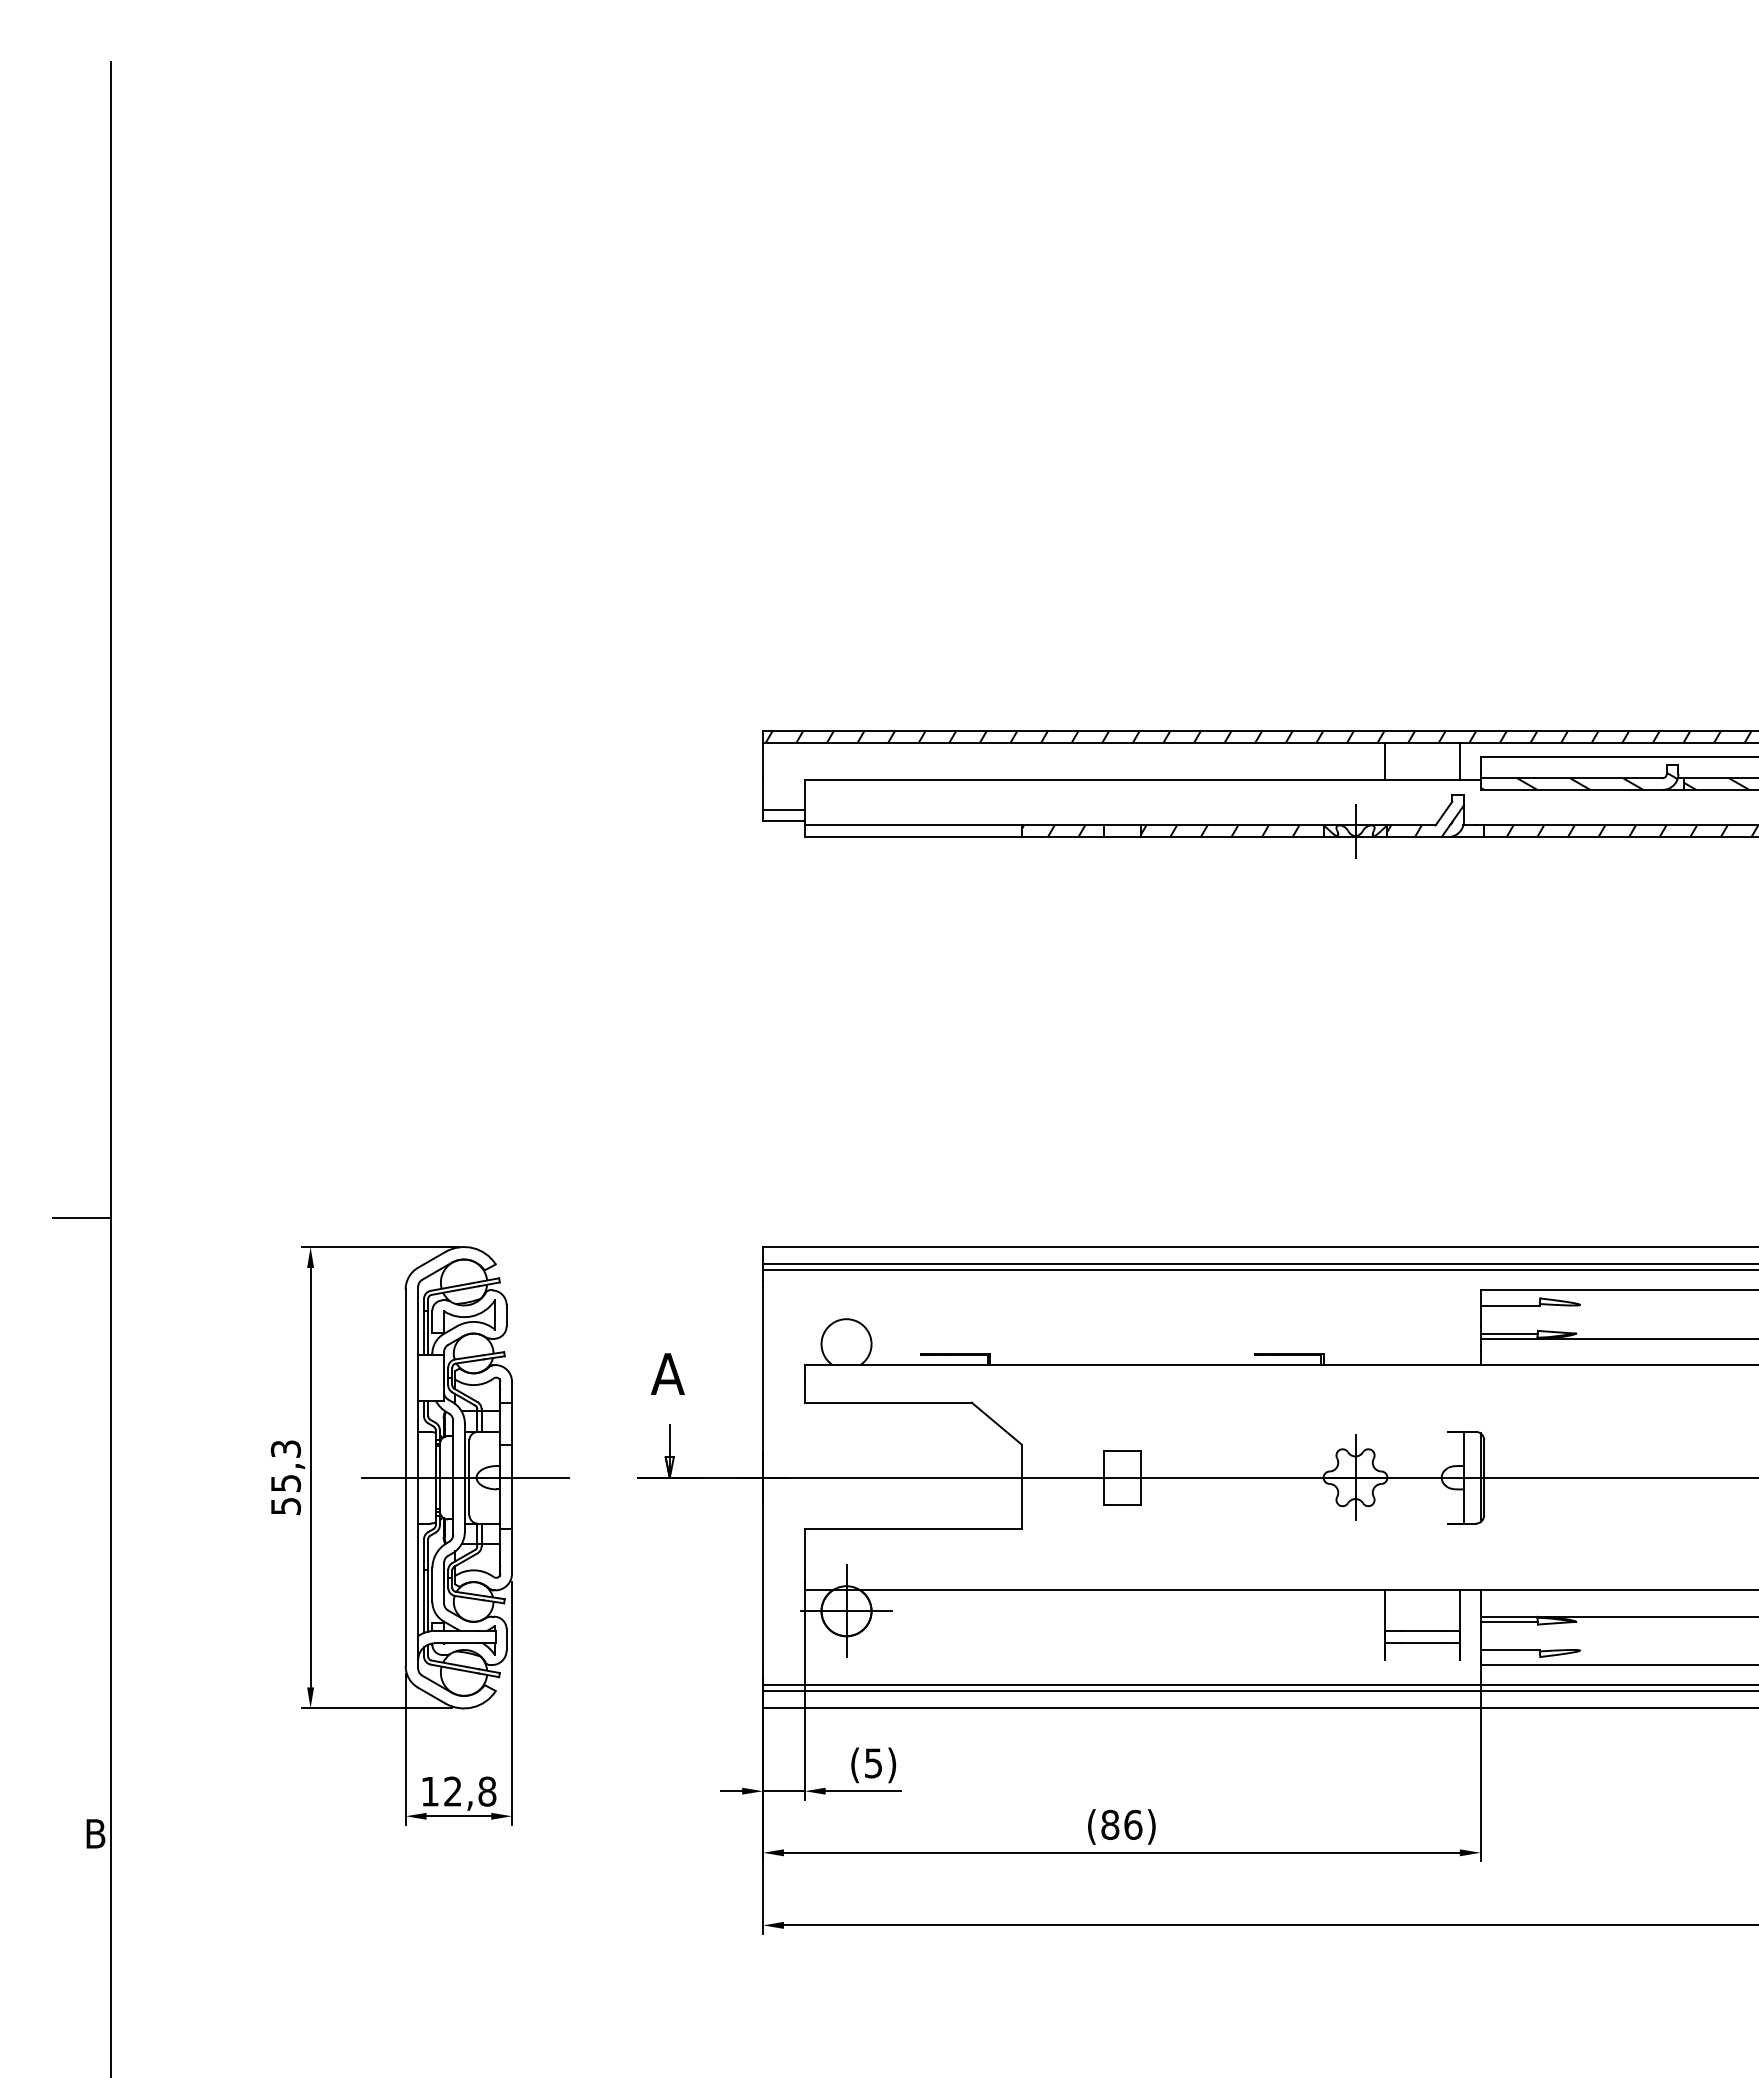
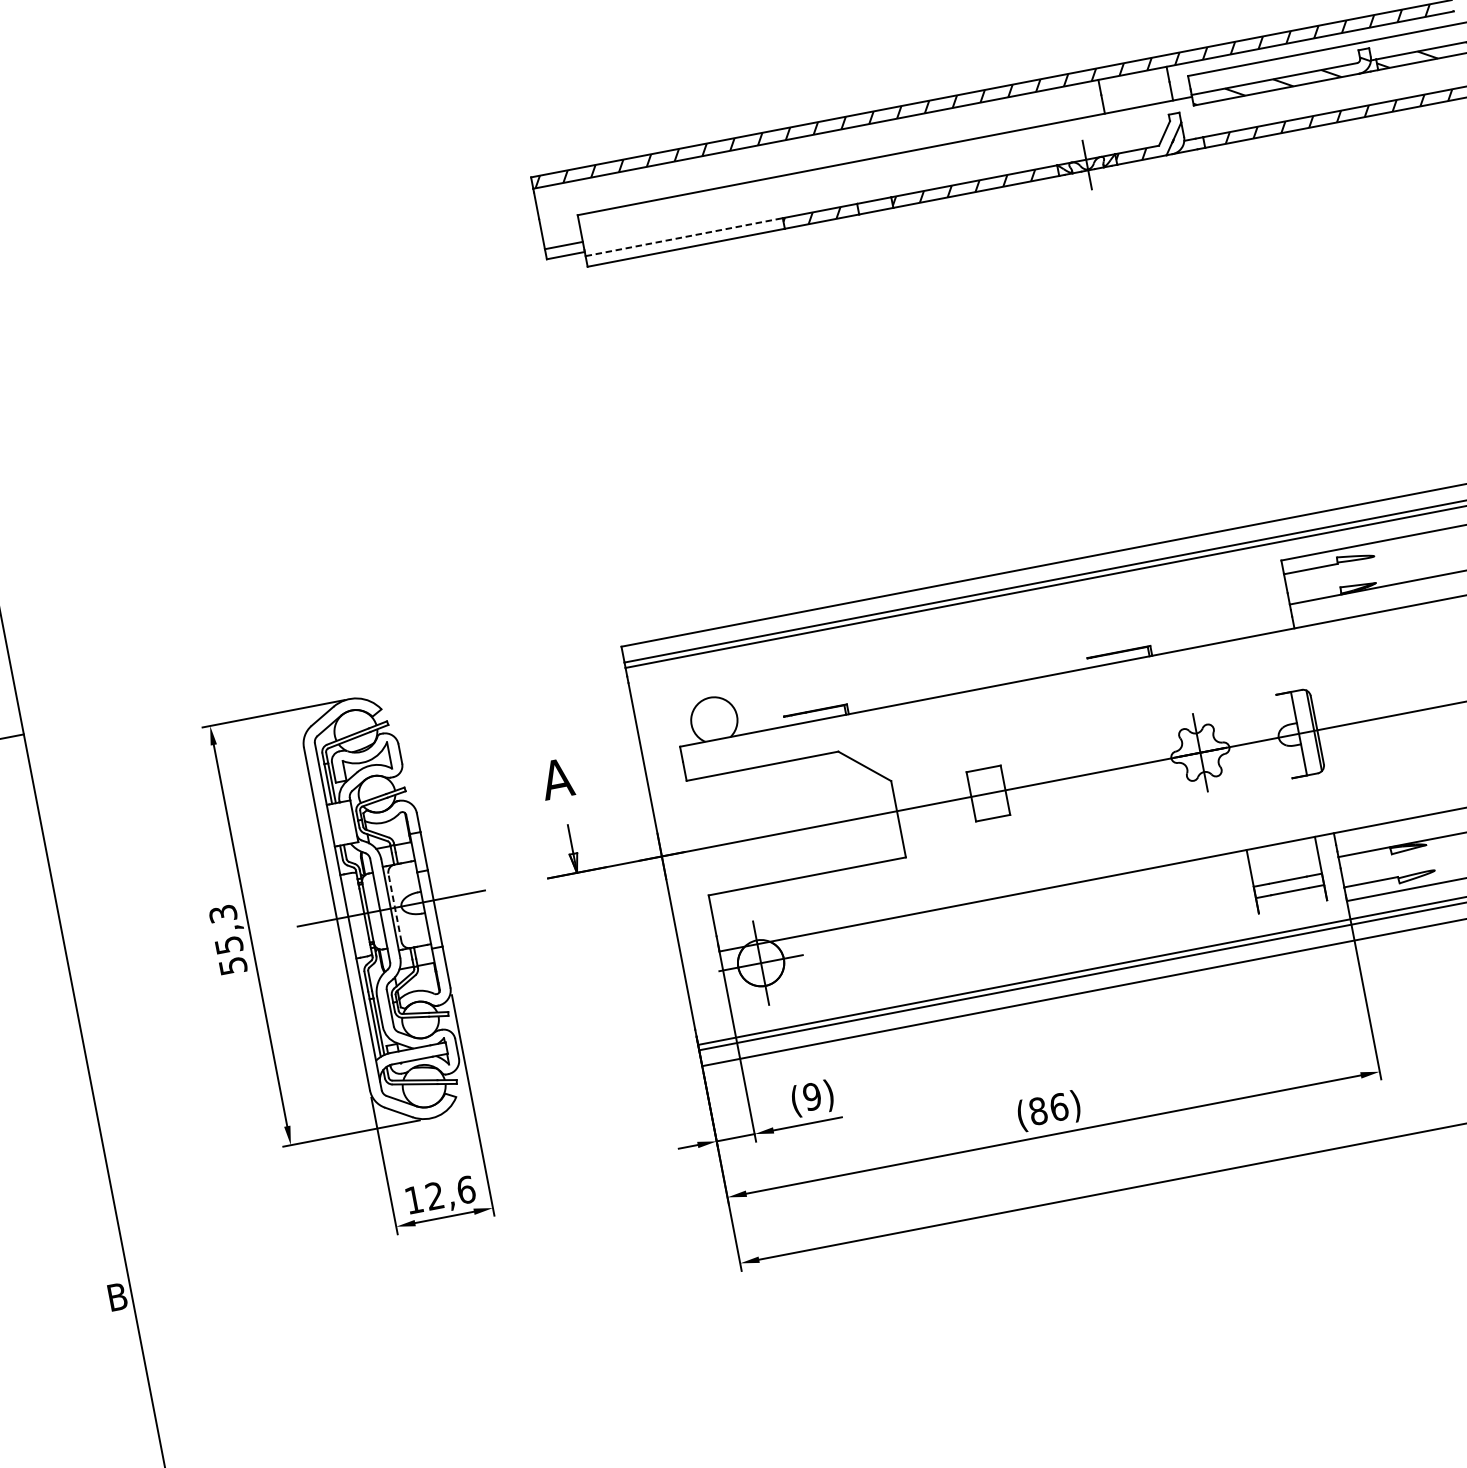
line: (913, 825) -> (684, 237), solid -> dashed
line: (1508, 1333) -> (1314, 594), removed
line: (469, 1477) -> (394, 907), solid -> dashed
line: (1508, 1621) -> (1364, 856), removed
text: (873, 1763) -> (812, 1096), (5) -> (9)
text: (487, 1791) -> (466, 1189), 12,8 -> 12,6

